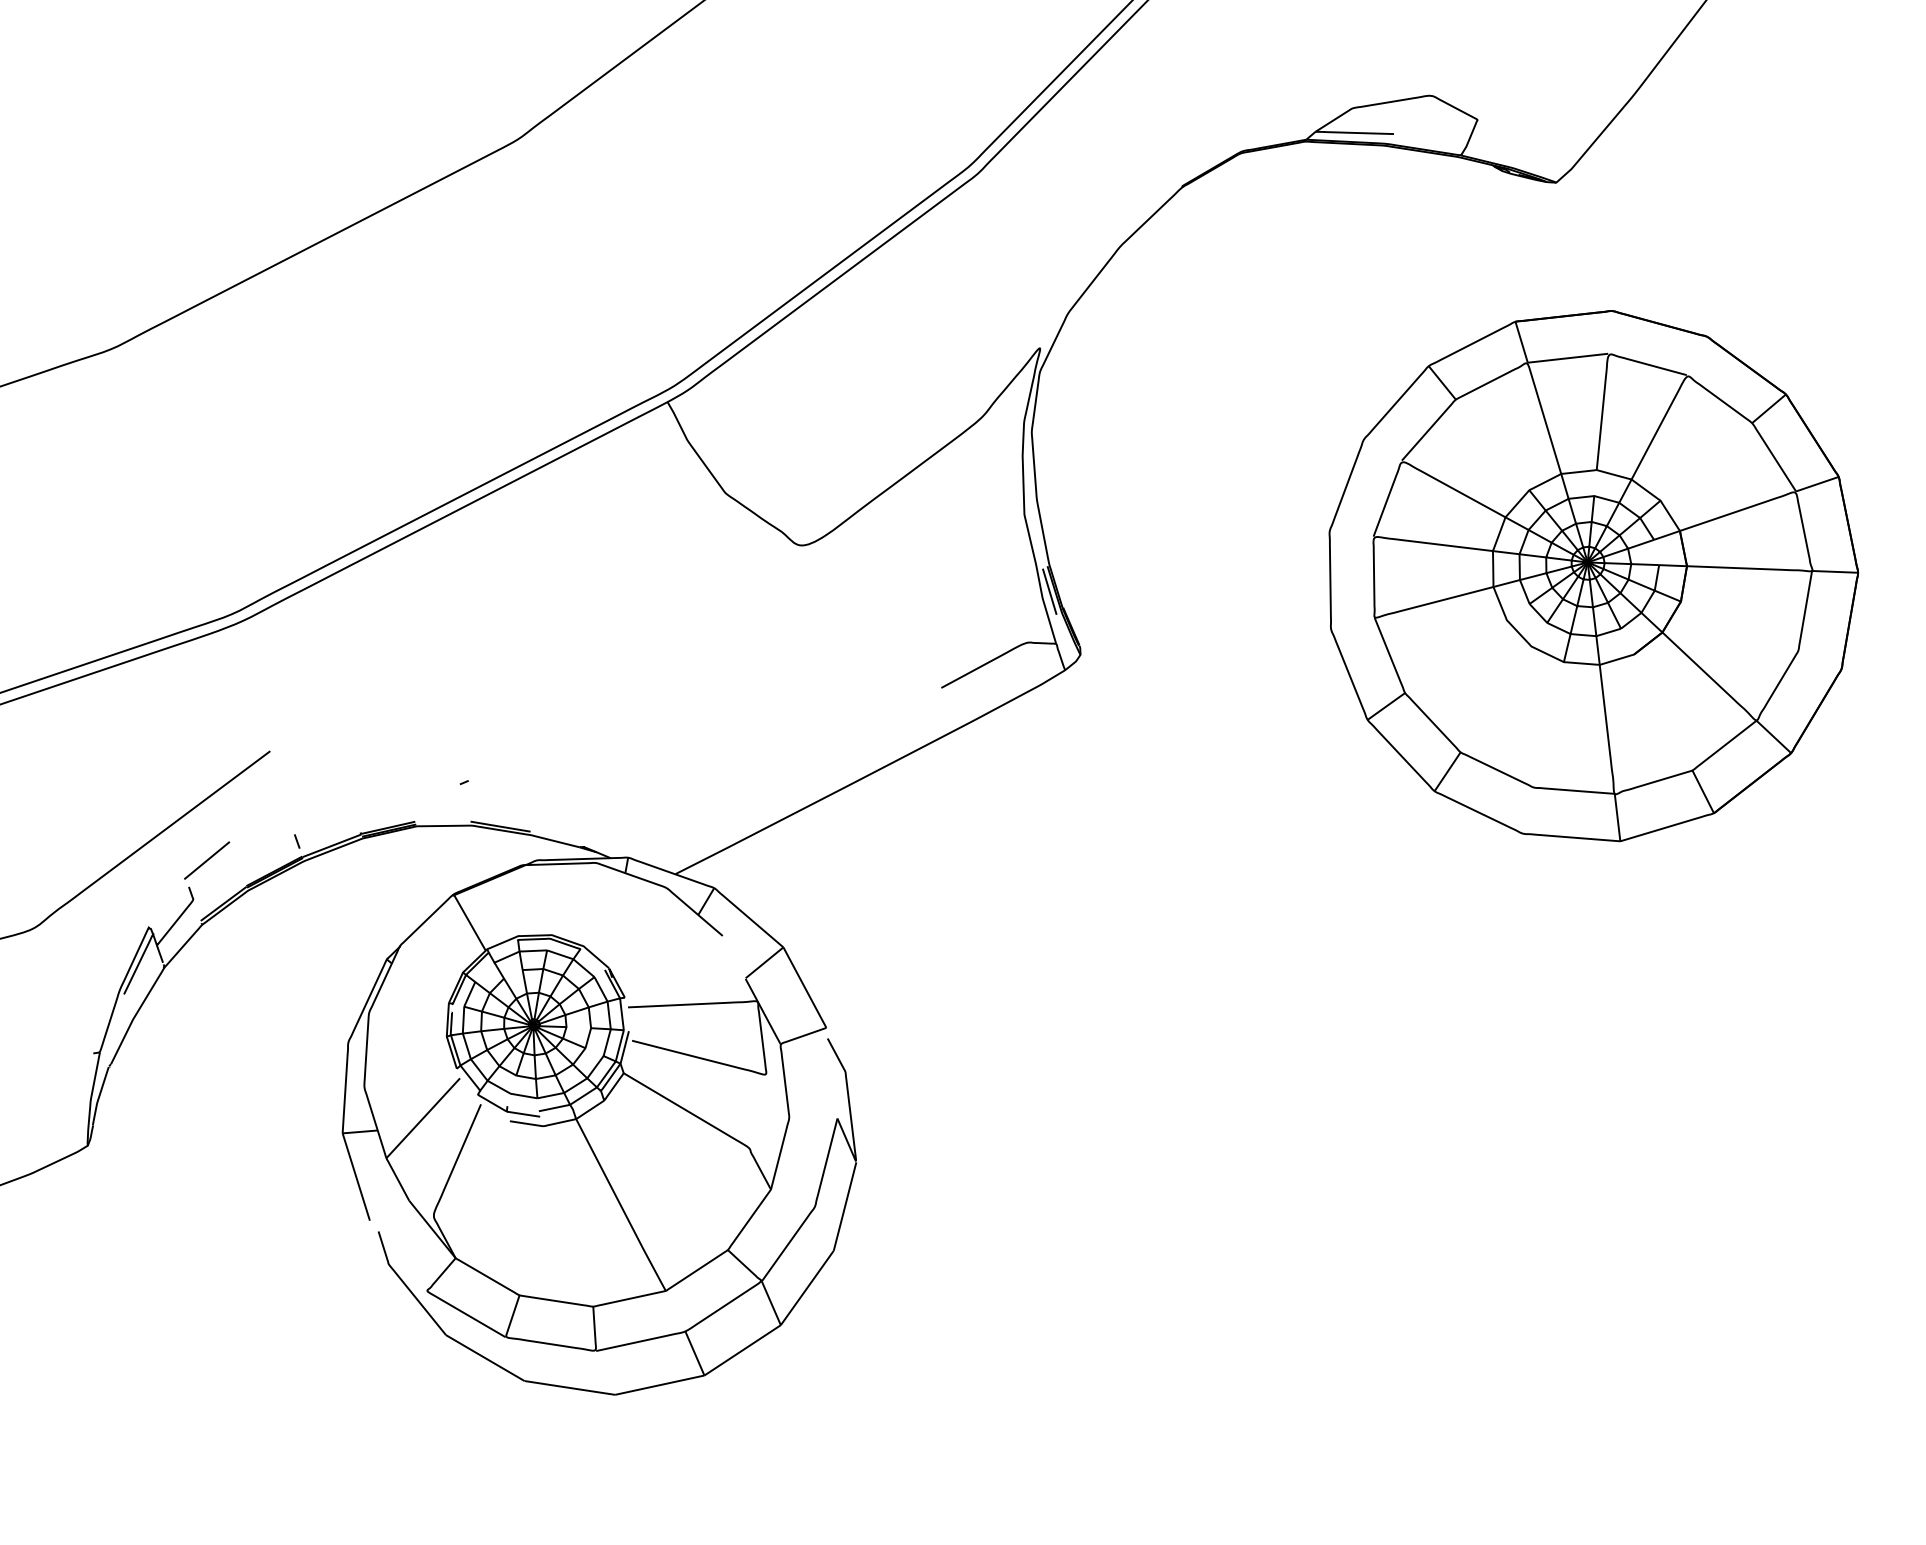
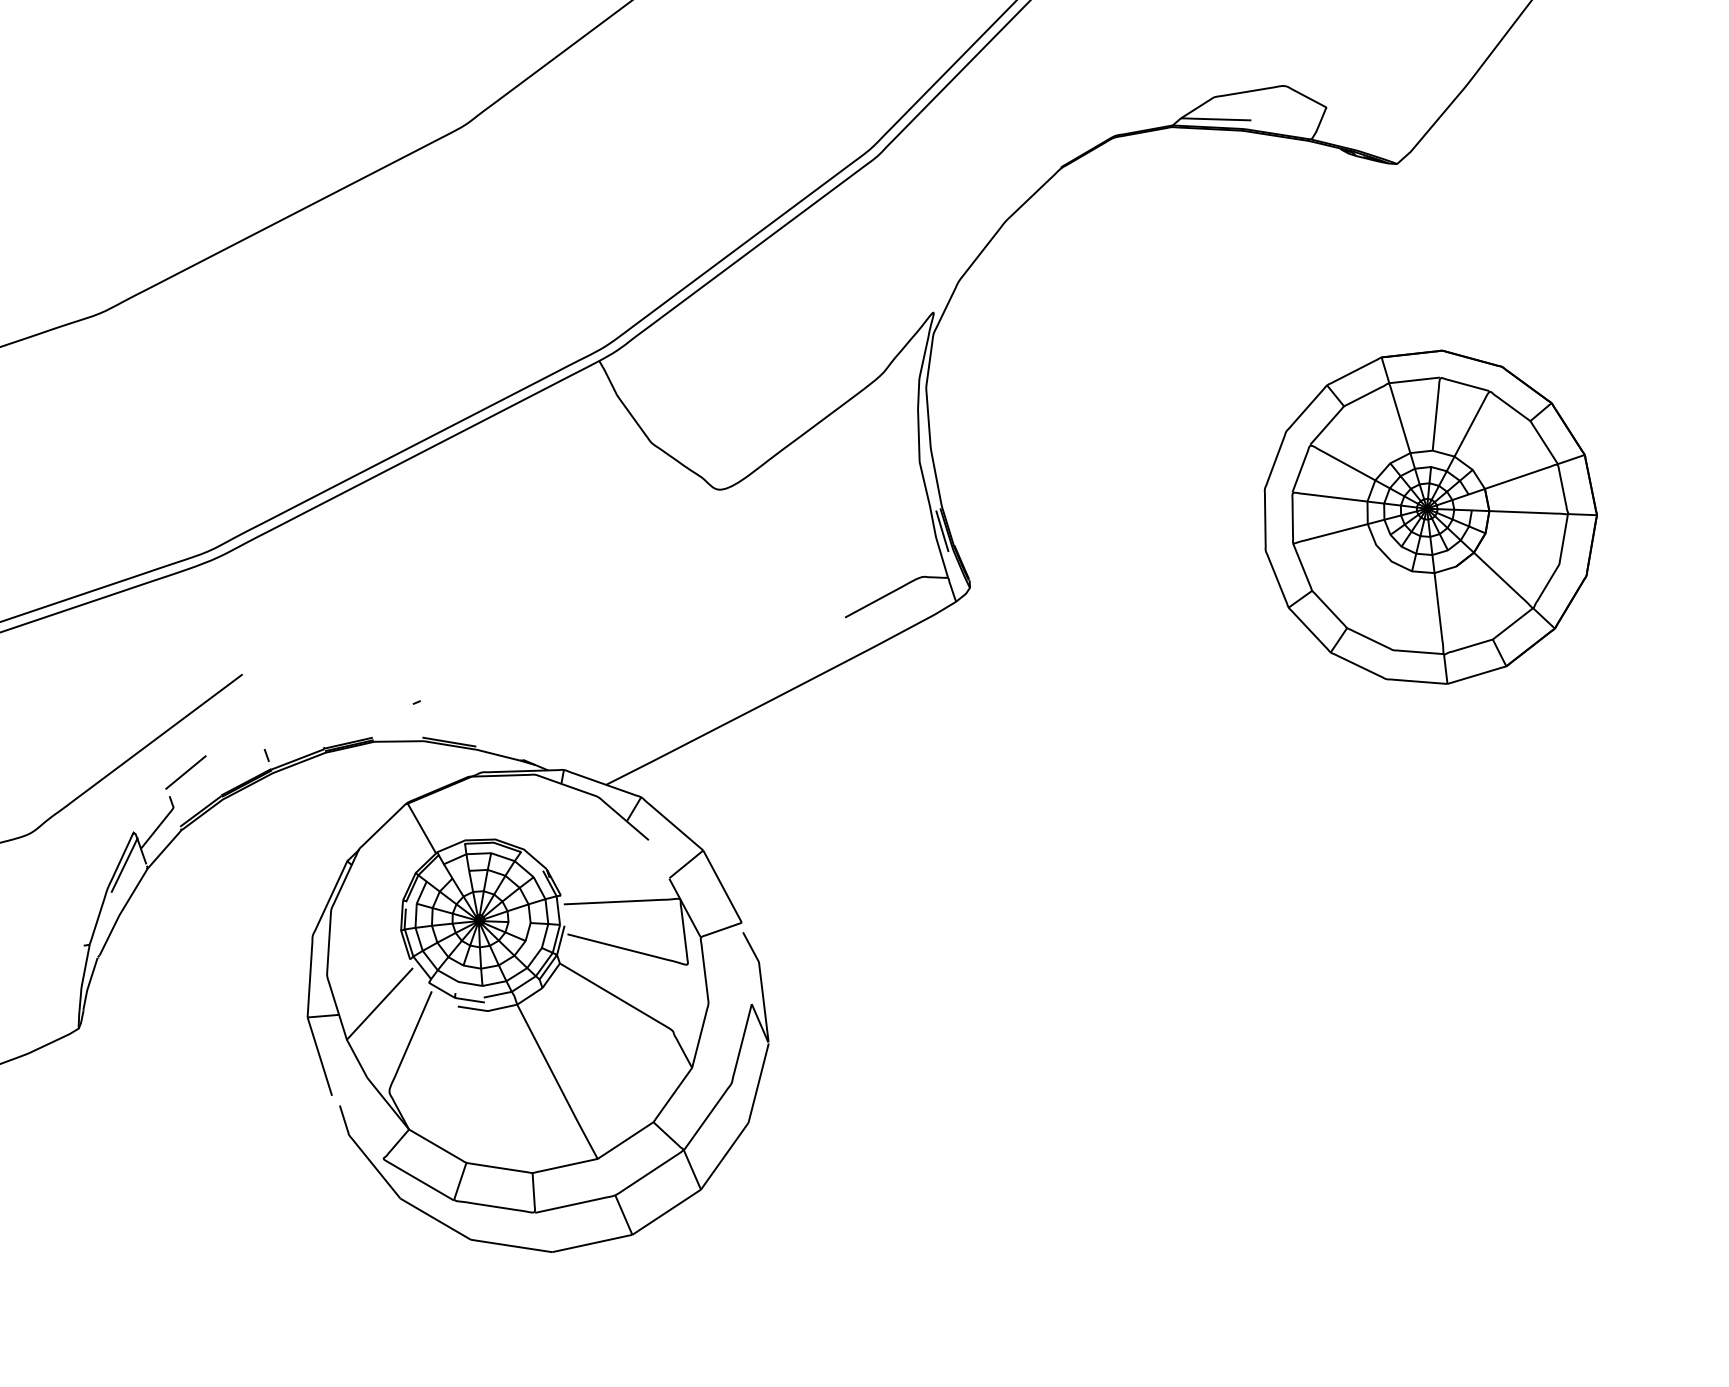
part: (1593, 576) -> (1430, 517), size x0.7

